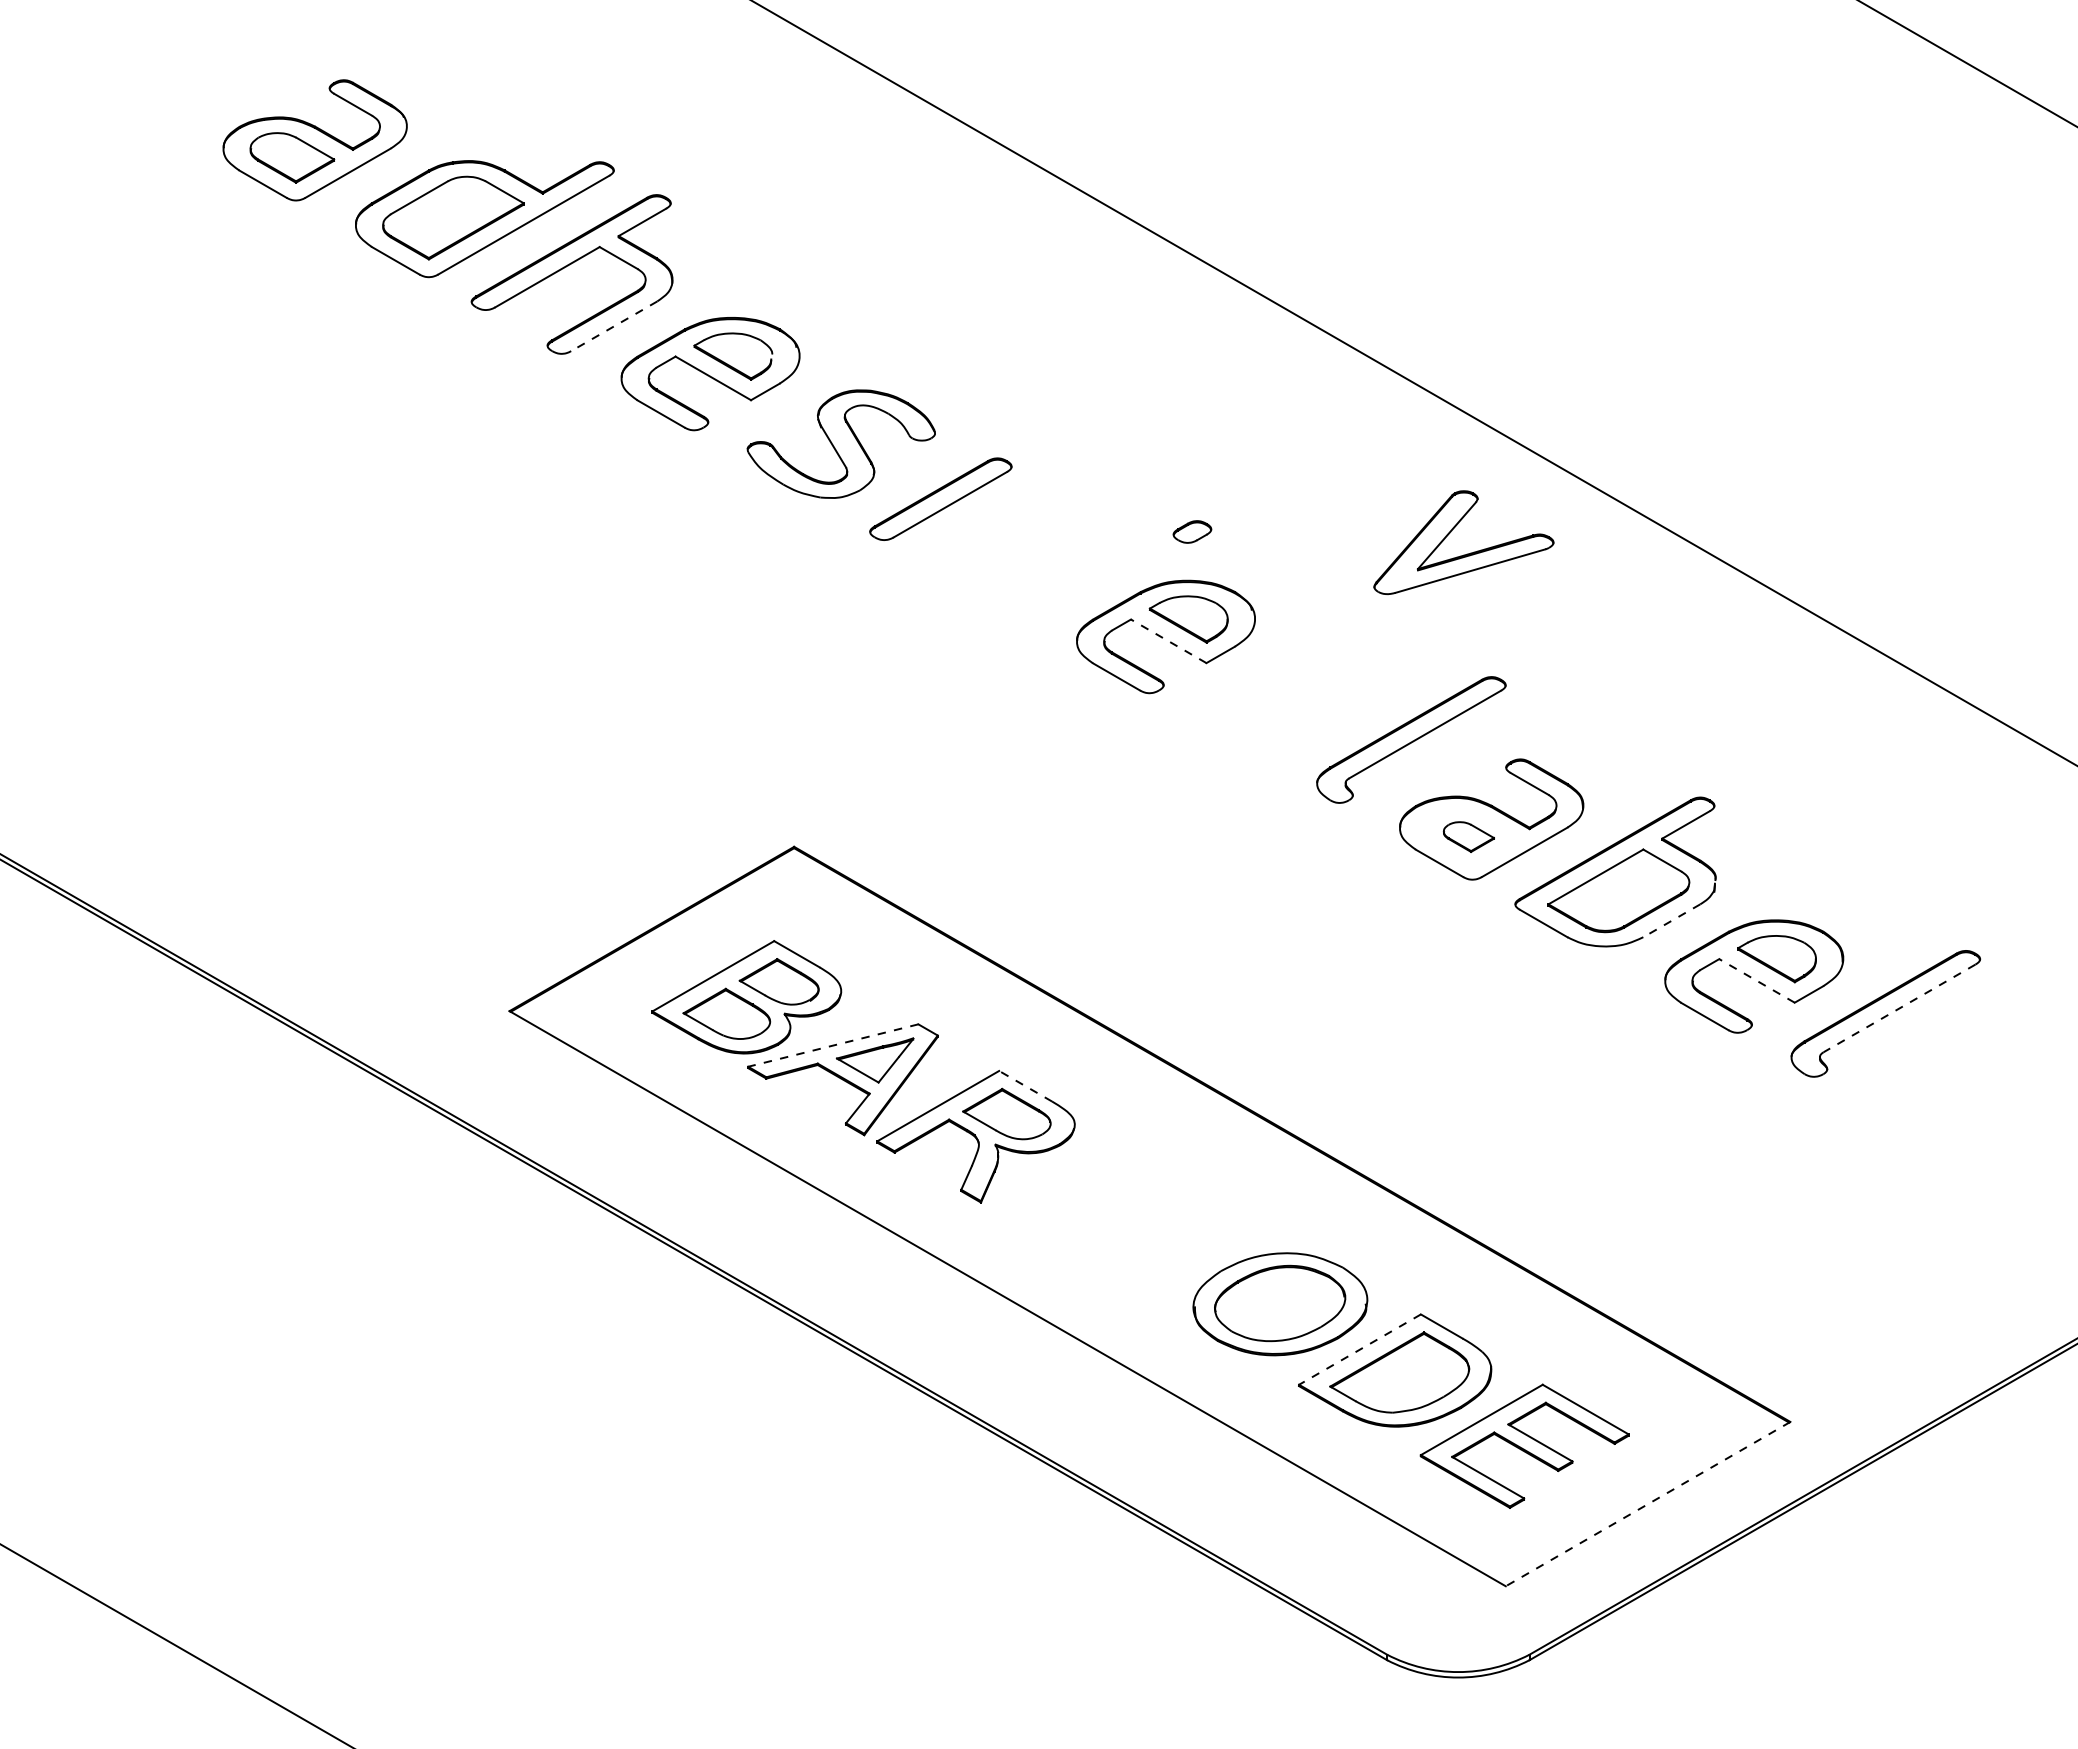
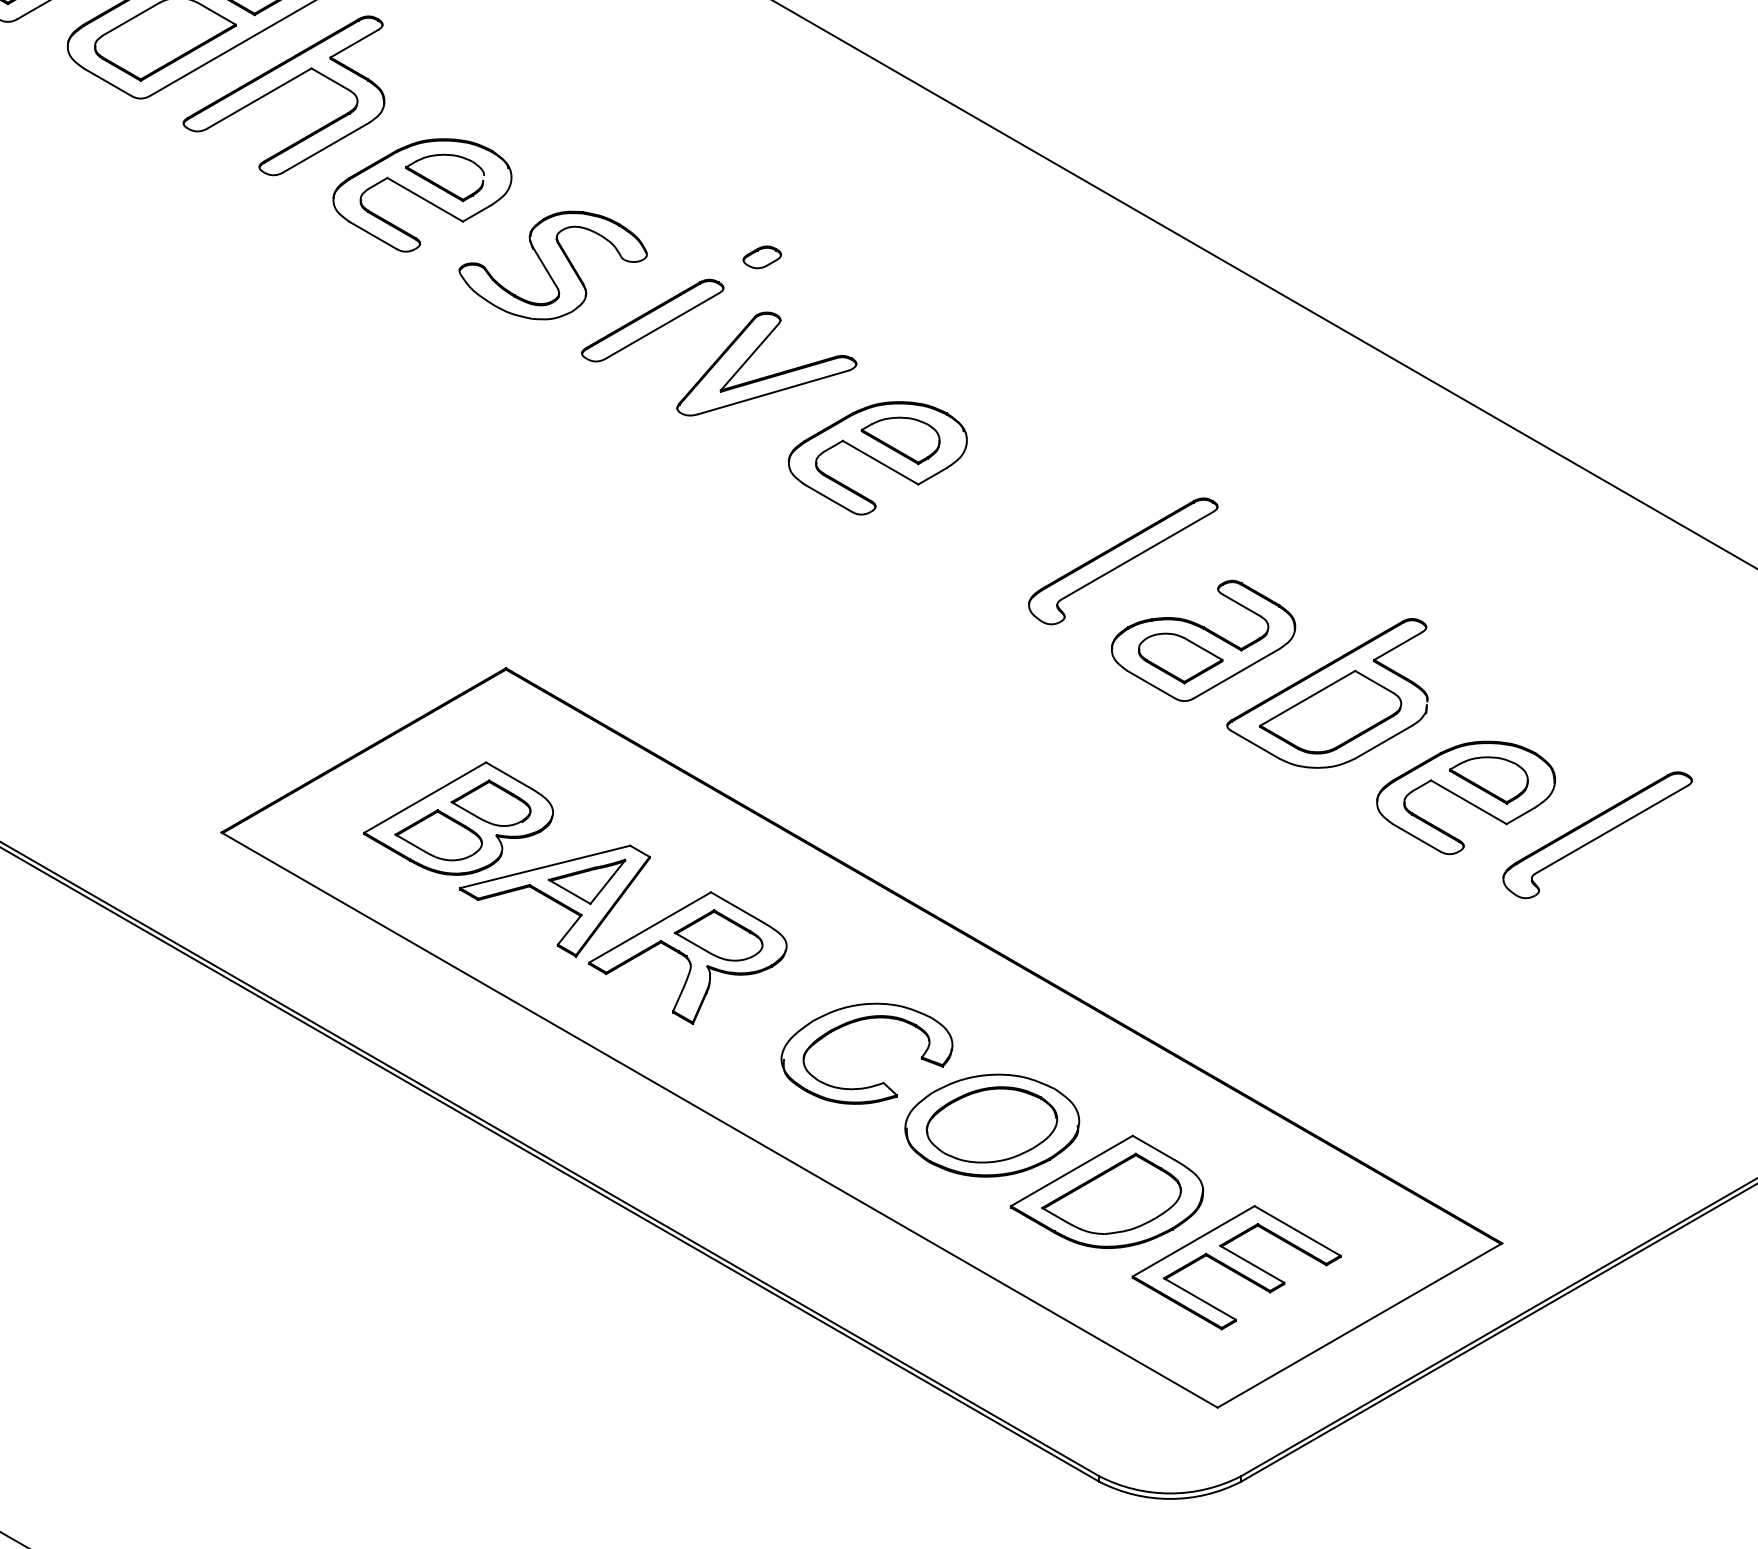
line: (614, 326) -> (326, 147), dashed -> solid
part: (1192, 531) -> (762, 256), moved
part: (1467, 553) -> (770, 374), moved
line: (1168, 641) -> (880, 462), dashed -> solid
part: (1468, 836) -> (1180, 657), size x1.67
line: (1671, 920) -> (1383, 741), dashed -> solid
line: (1757, 980) -> (1469, 801), dashed -> solid
line: (1899, 1008) -> (1611, 829), dashed -> solid
line: (833, 1045) -> (545, 866), dashed -> solid
line: (1025, 1086) -> (737, 907), dashed -> solid
part: (1161, 1263) -> (873, 1084), added
line: (1359, 1349) -> (1071, 1170), dashed -> solid
line: (1647, 1504) -> (1359, 1325), dashed -> solid

